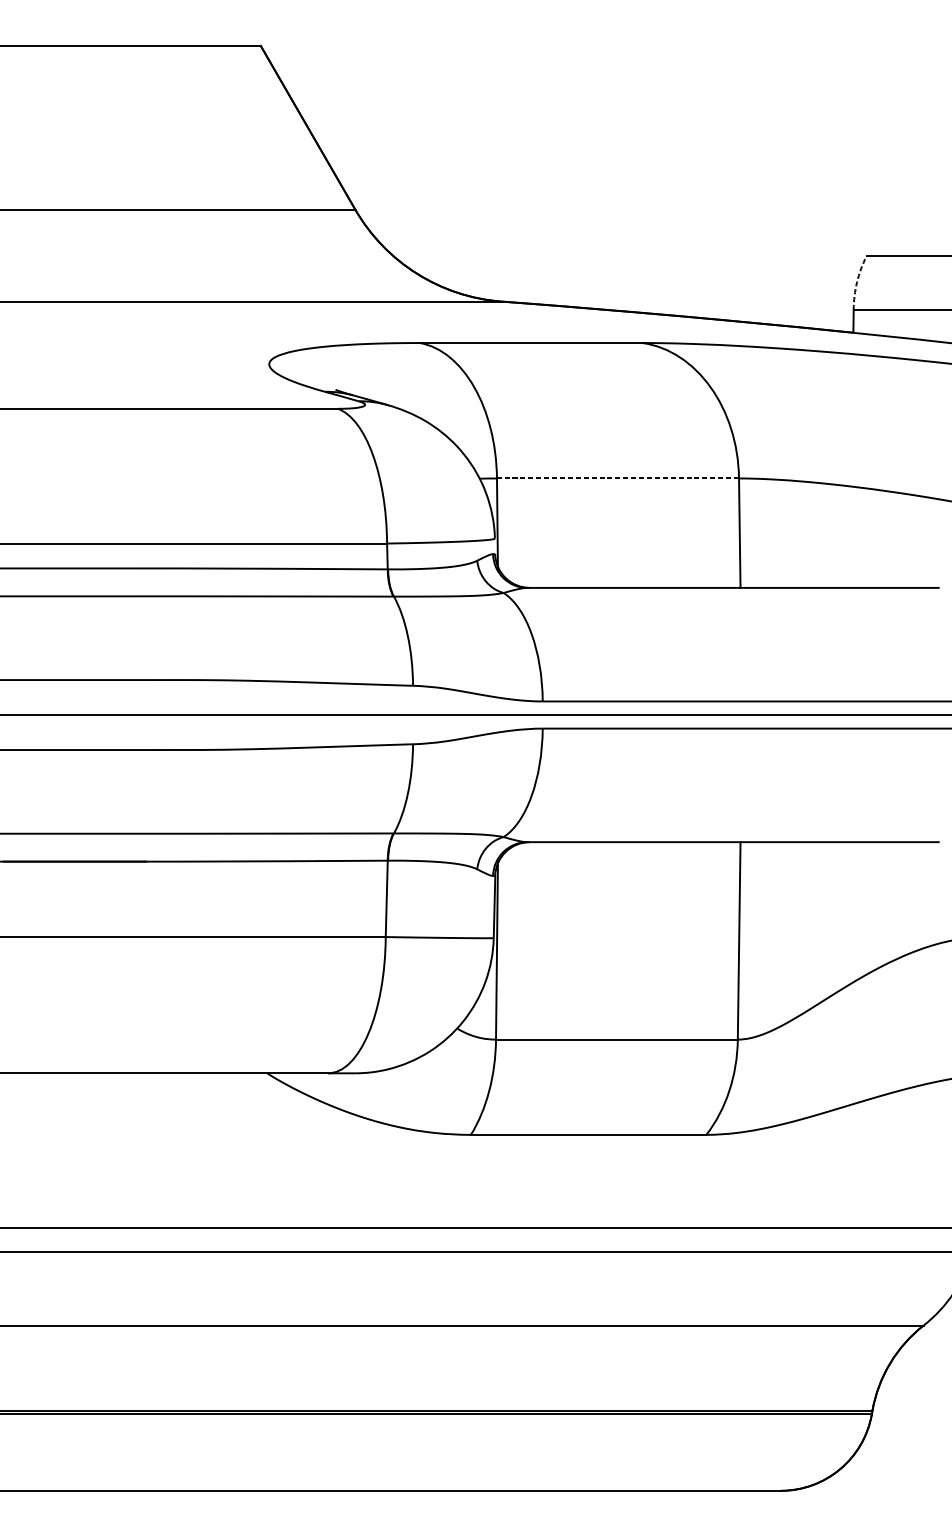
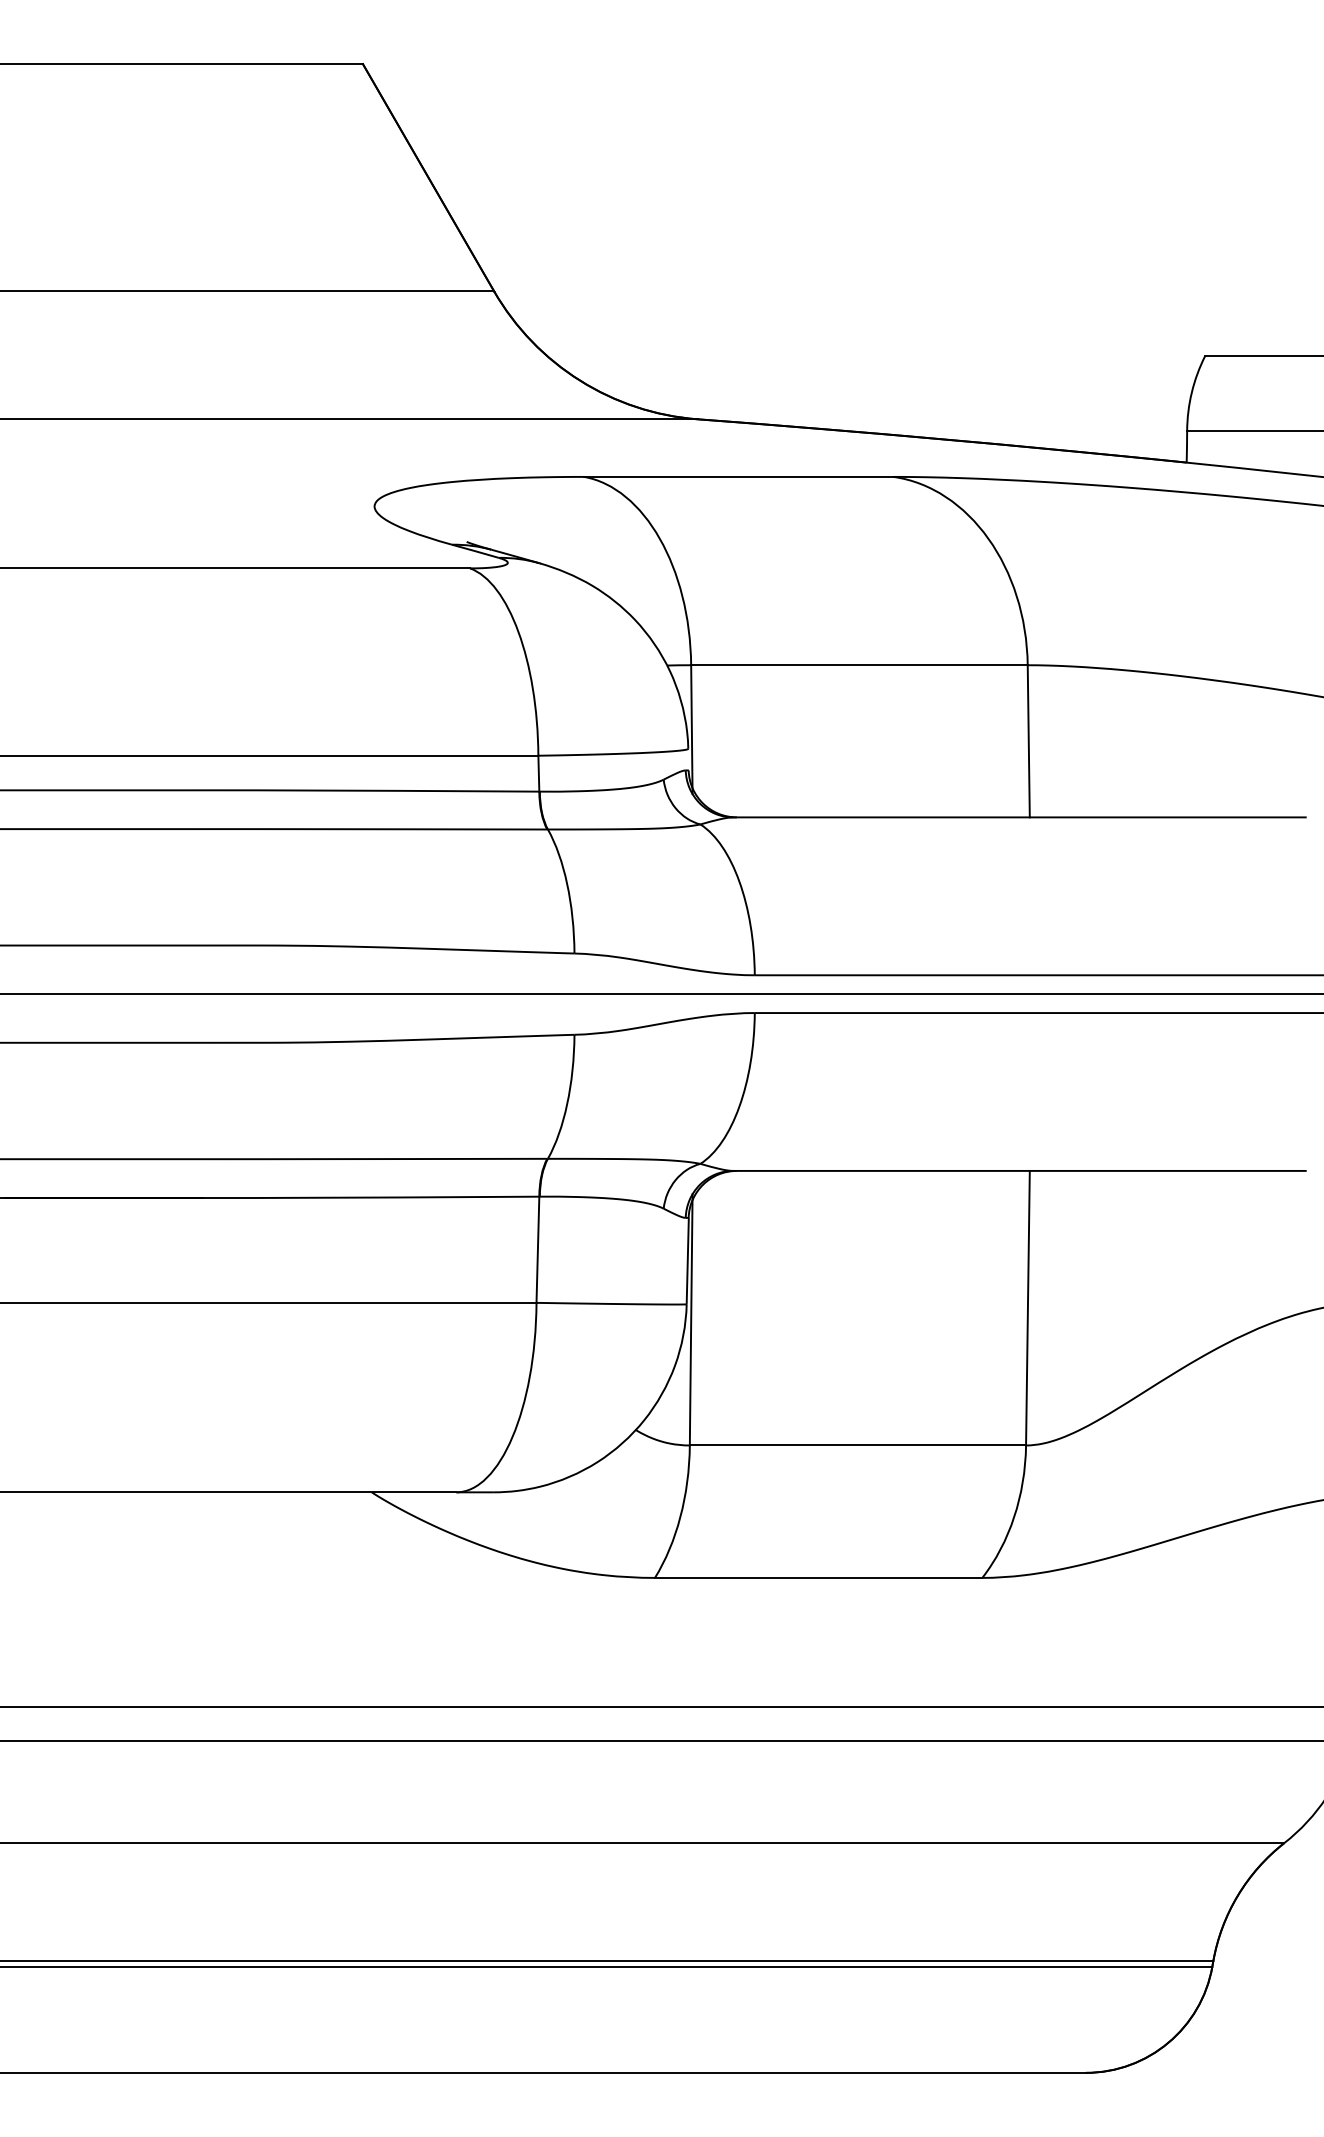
arc: (856, 282) -> (1191, 392), dashed -> solid
line: (617, 478) -> (858, 665), dashed -> solid

